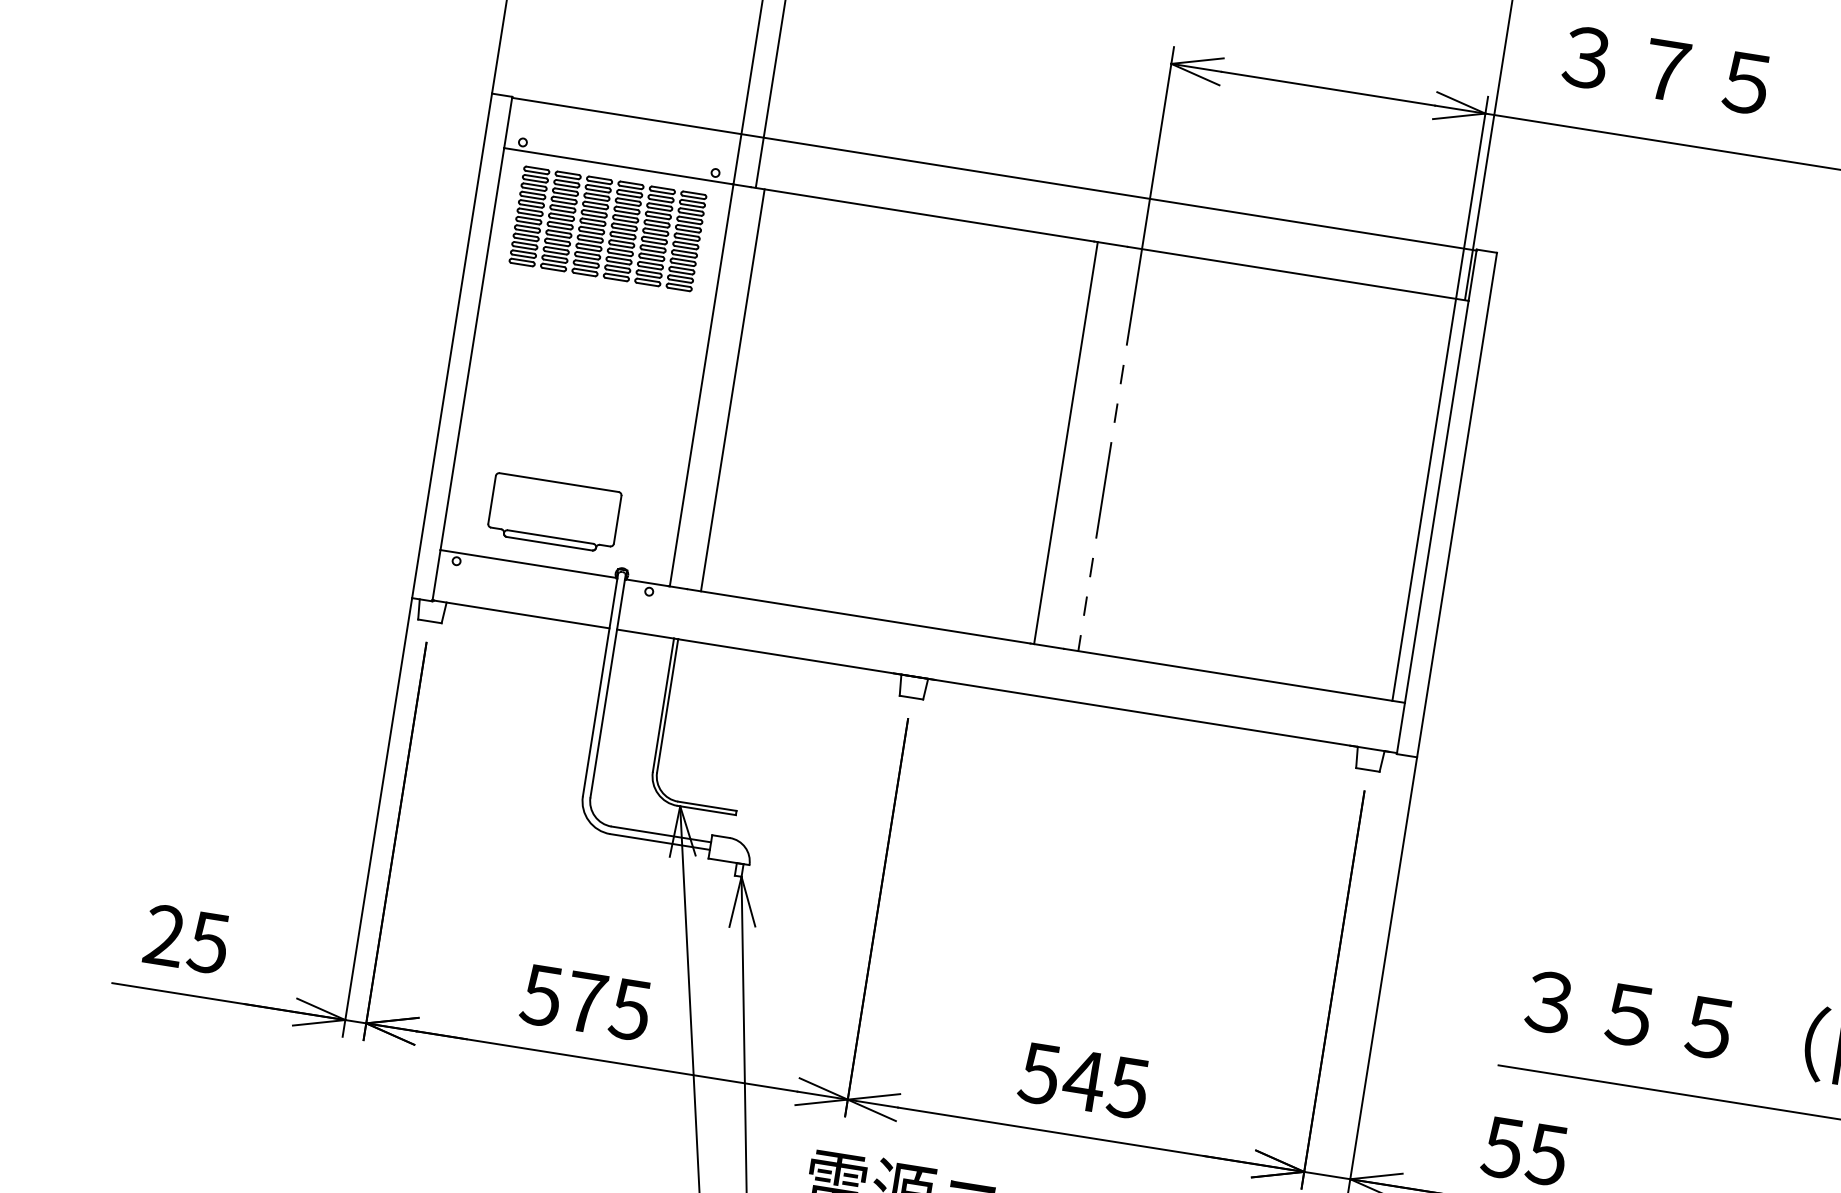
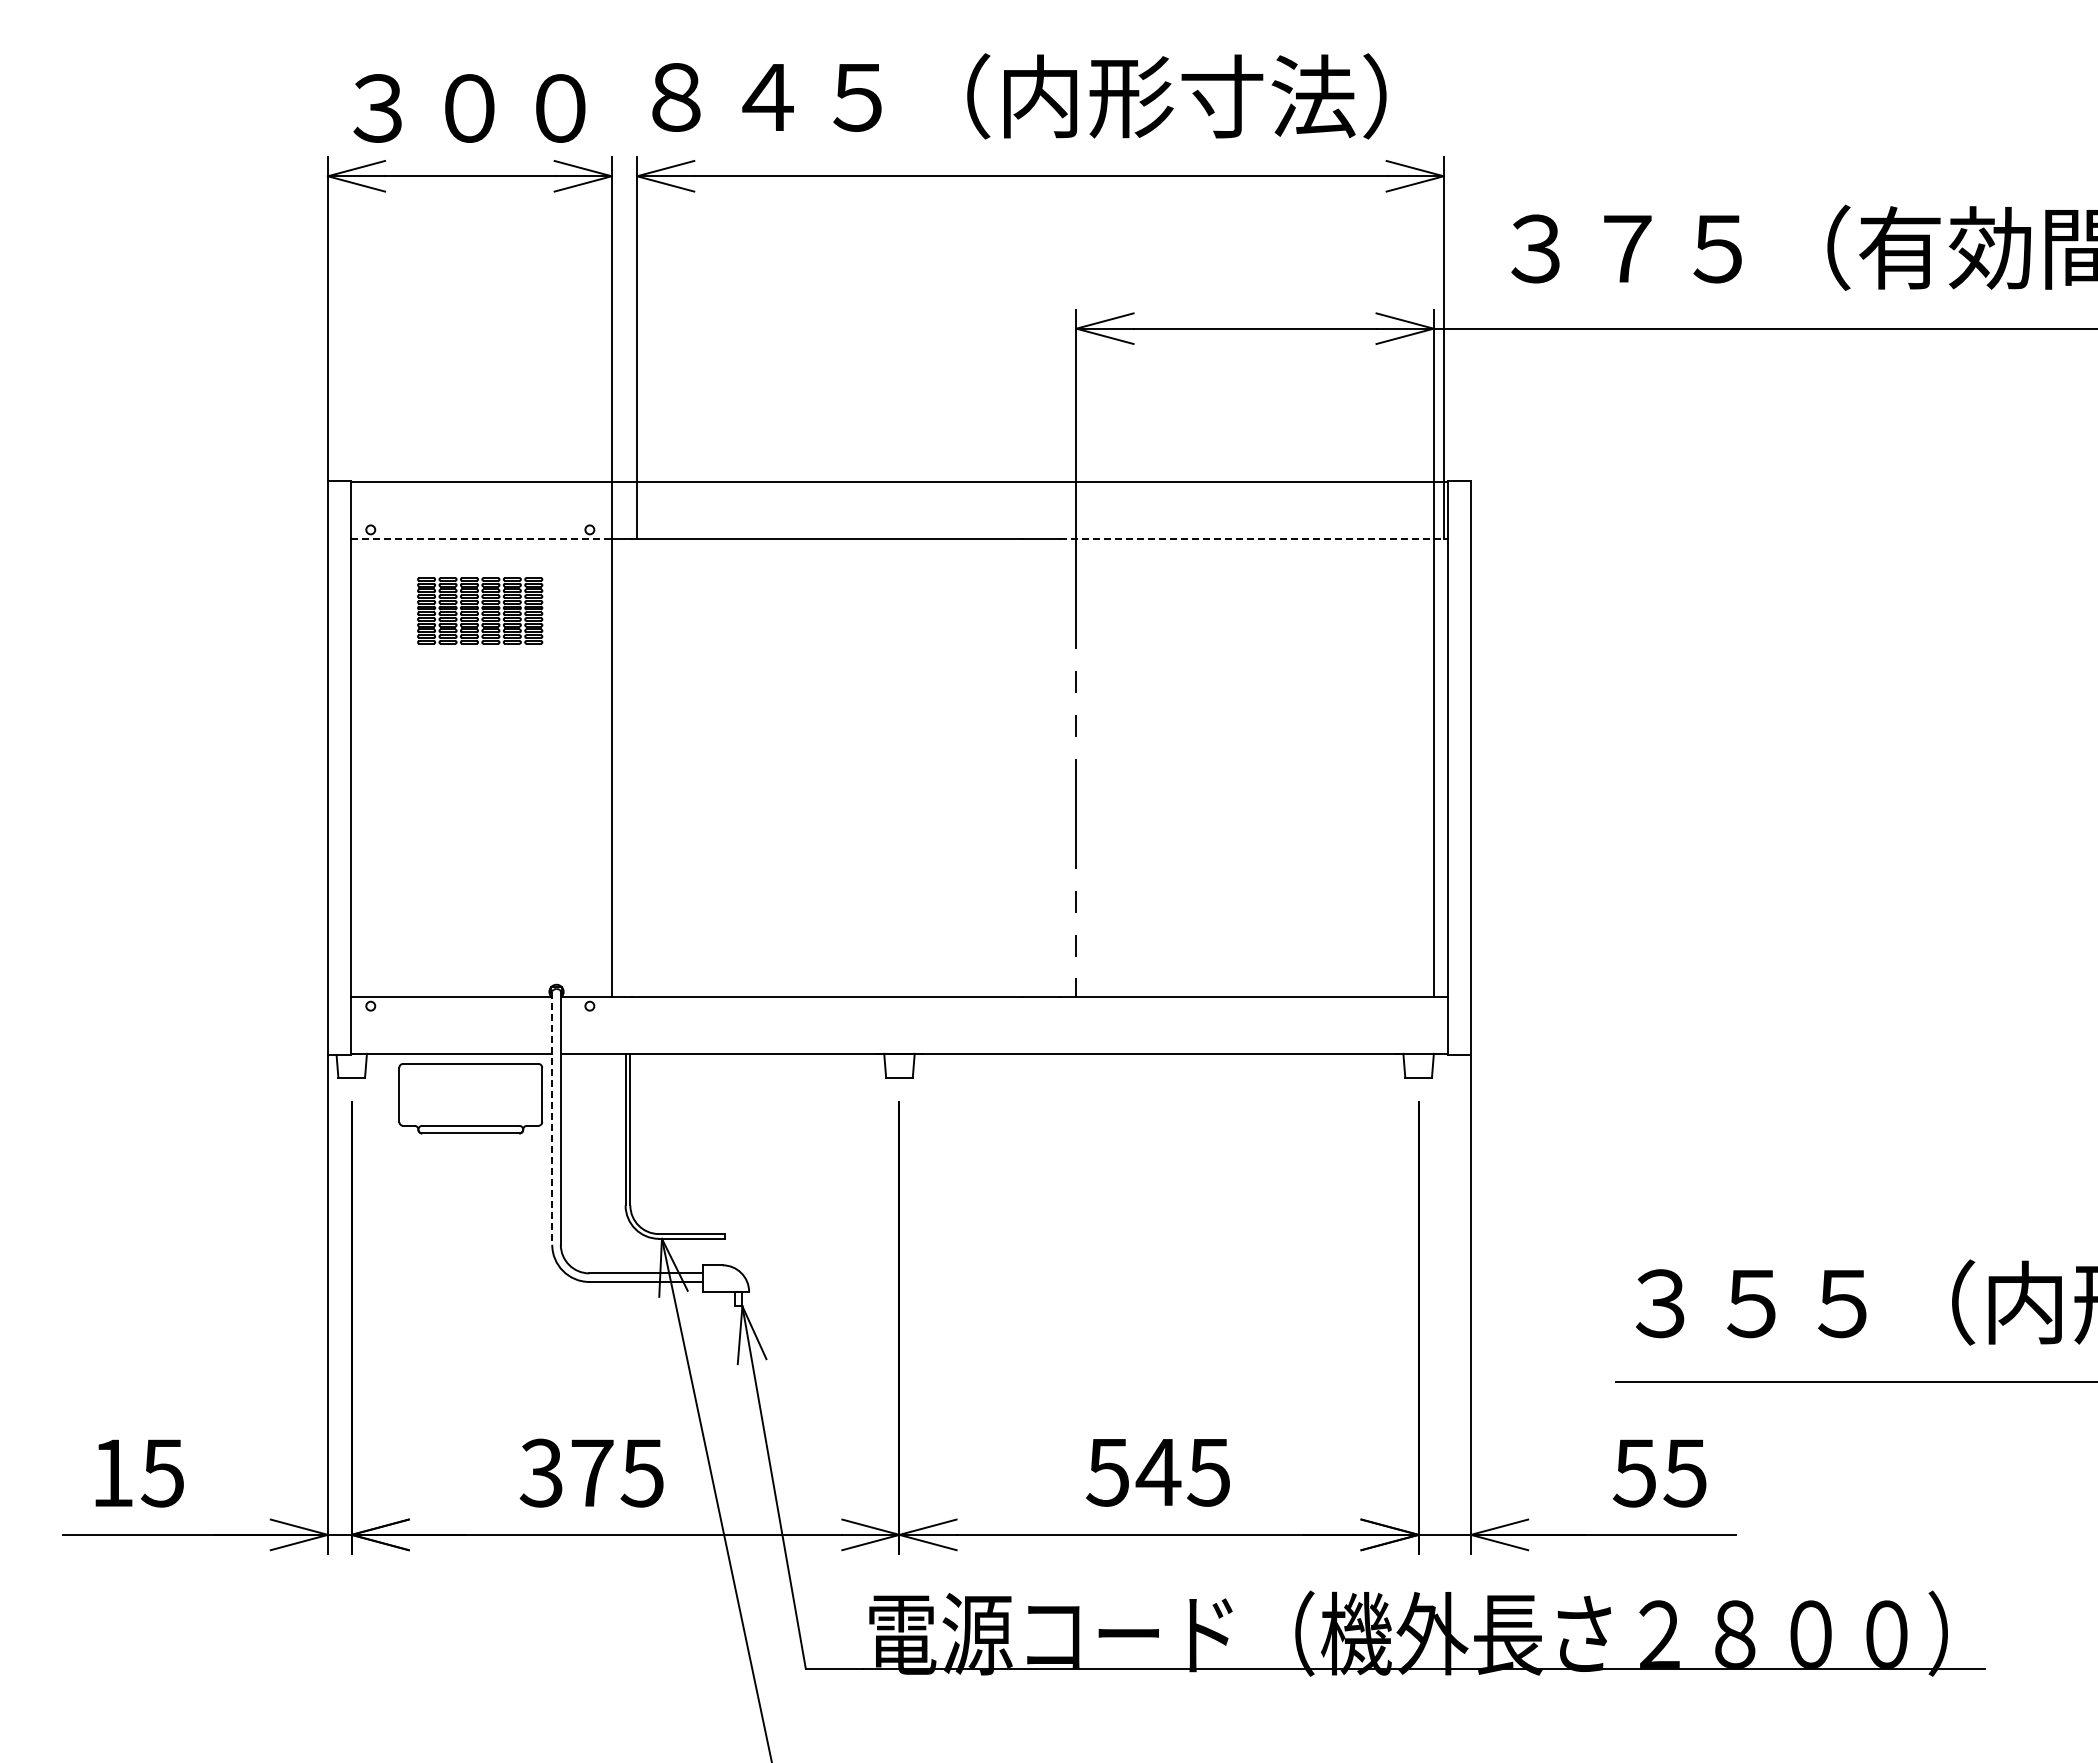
line: (618, 166) -> (480, 539), solid -> dashed
part: (607, 228) -> (479, 610), size x0.6
line: (1298, 273) -> (1254, 539), solid -> dashed
line: (733, 389) -> (647, 767), removed
line: (1066, 442) -> (1026, 767), removed
part: (554, 512) -> (470, 1098), moved
line: (600, 685) -> (552, 1118), solid -> dashed
text: (164, 935) -> (112, 1472), 25 -> 15
text: (540, 994) -> (540, 1472), 575 -> 375

